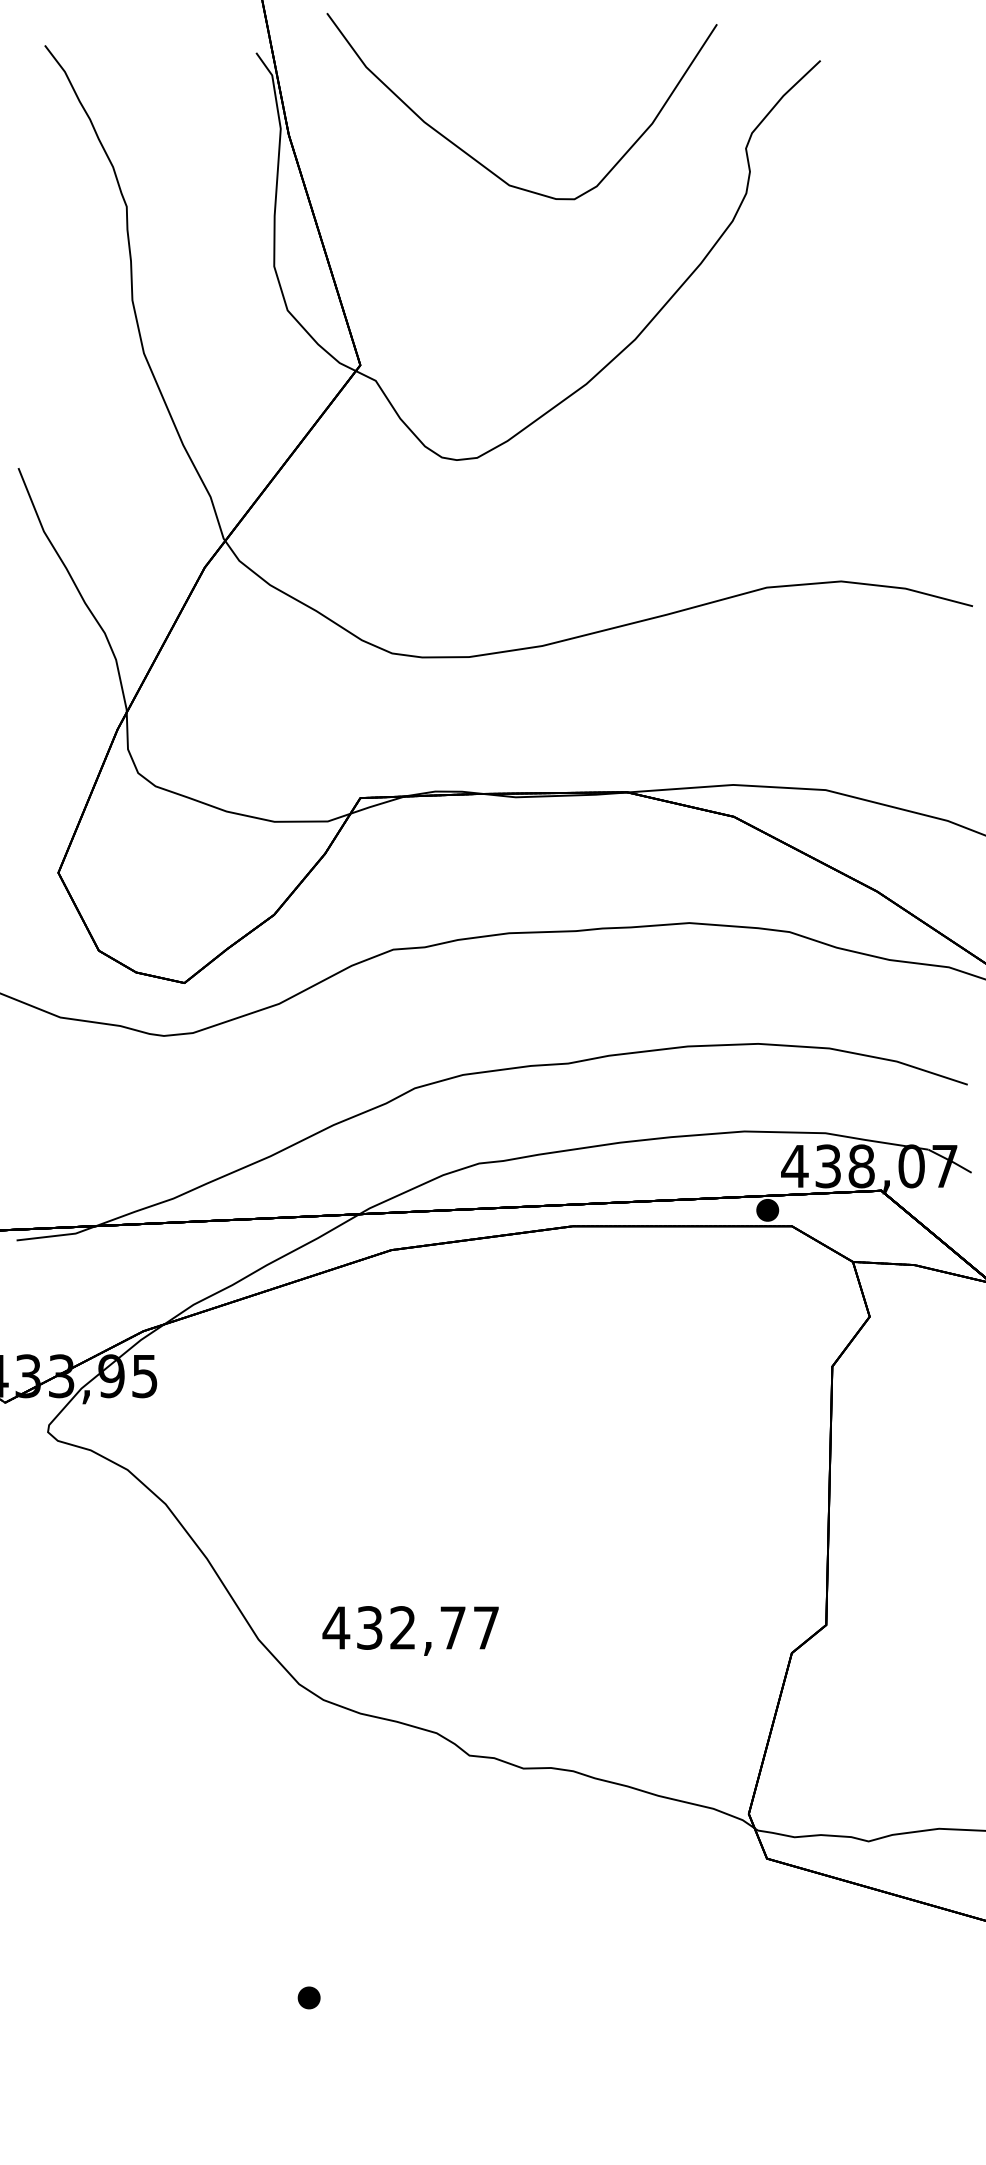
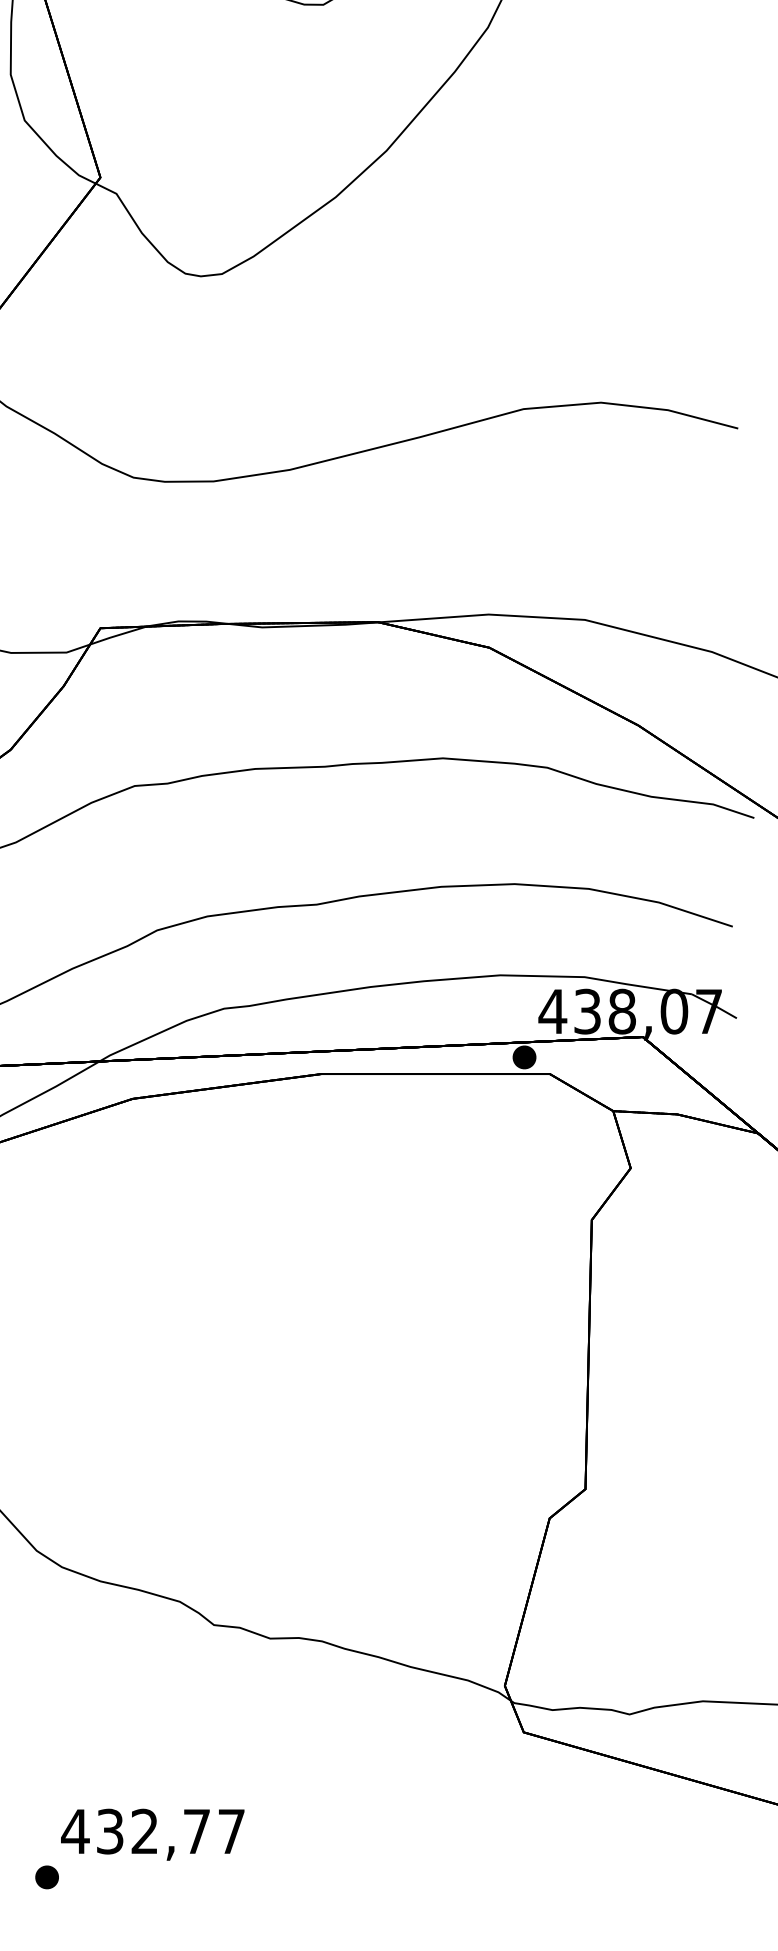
text: (410, 1630) -> (152, 1834), moved

